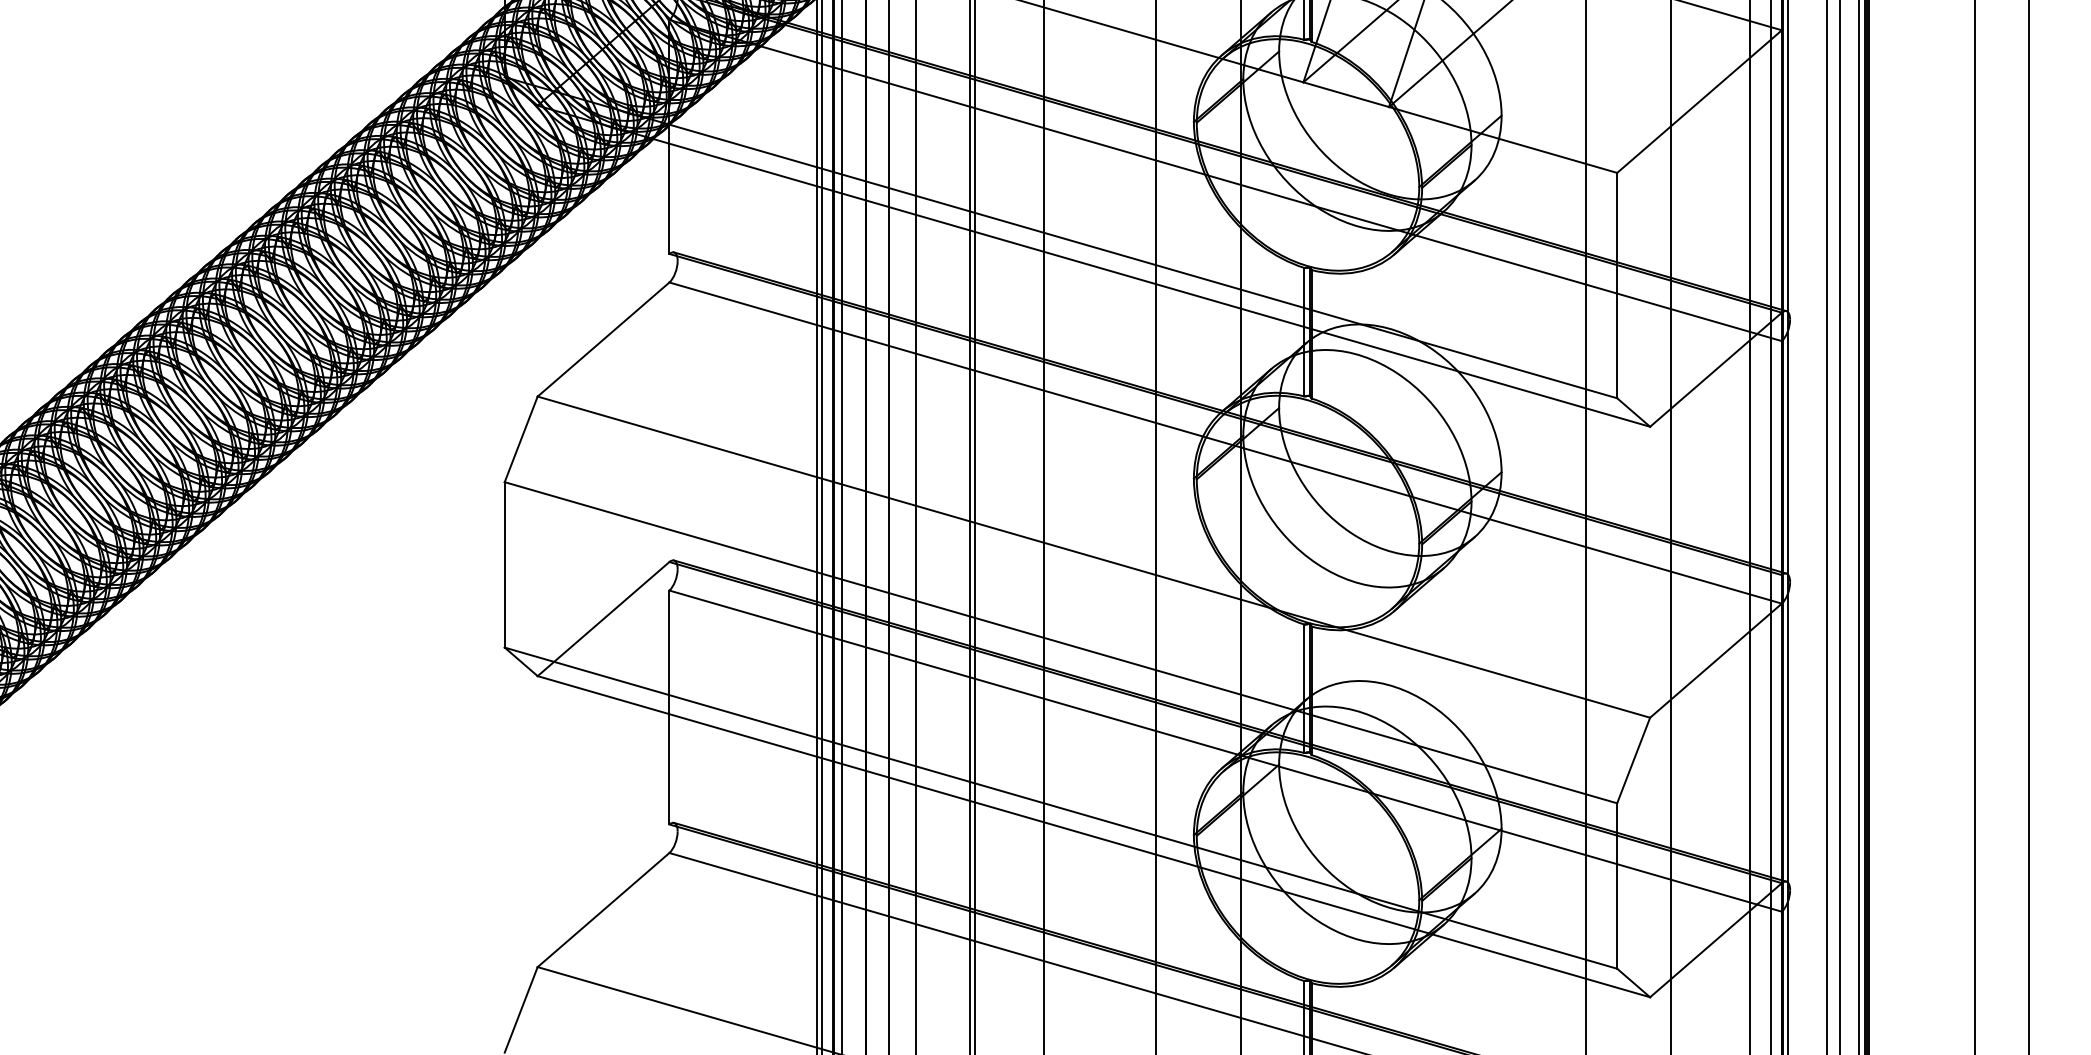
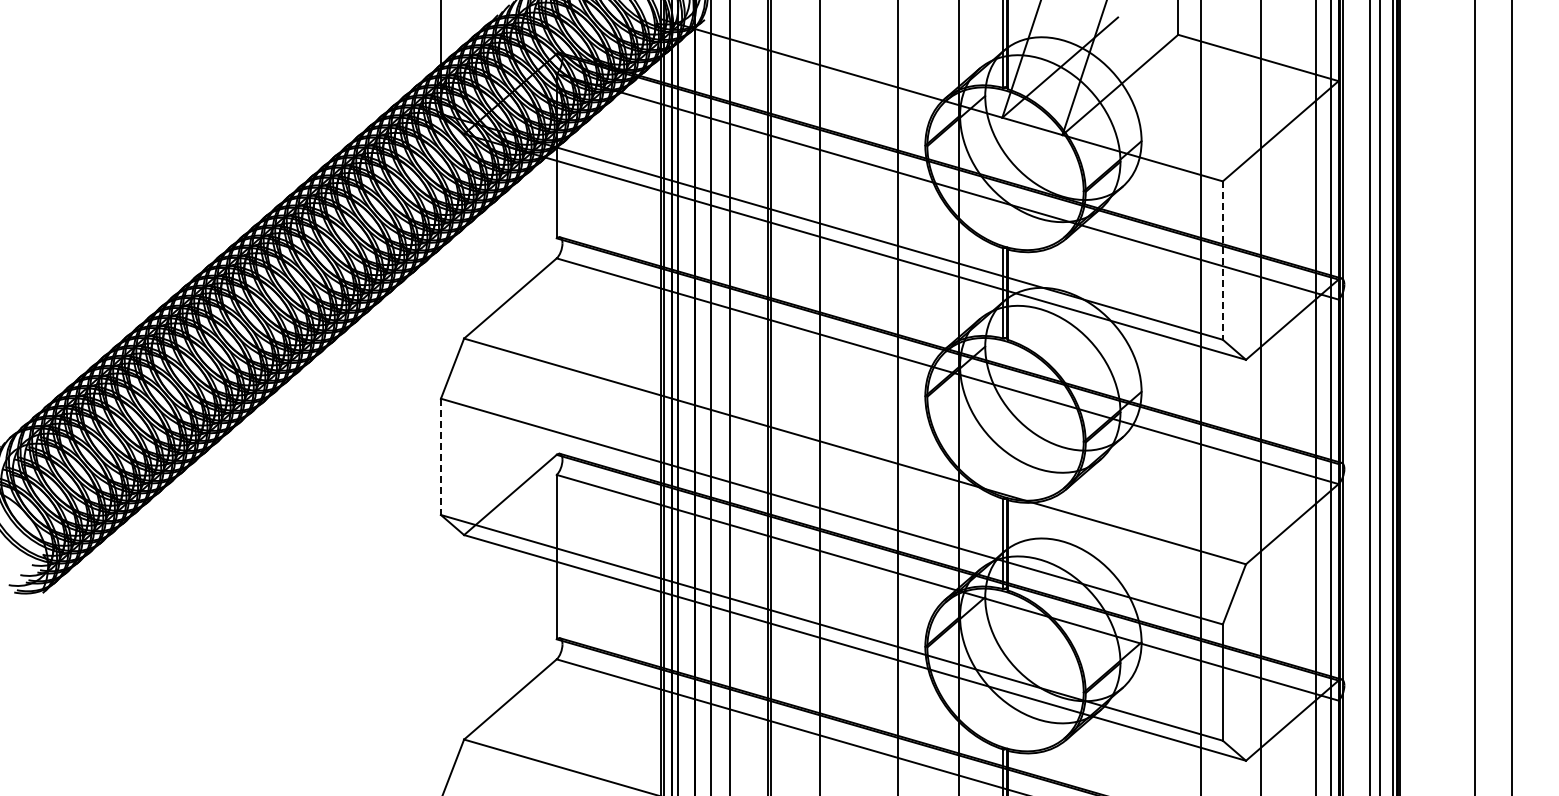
line: (1616, 286) -> (1222, 261), solid -> dashed
line: (504, 565) -> (440, 457), solid -> dashed

